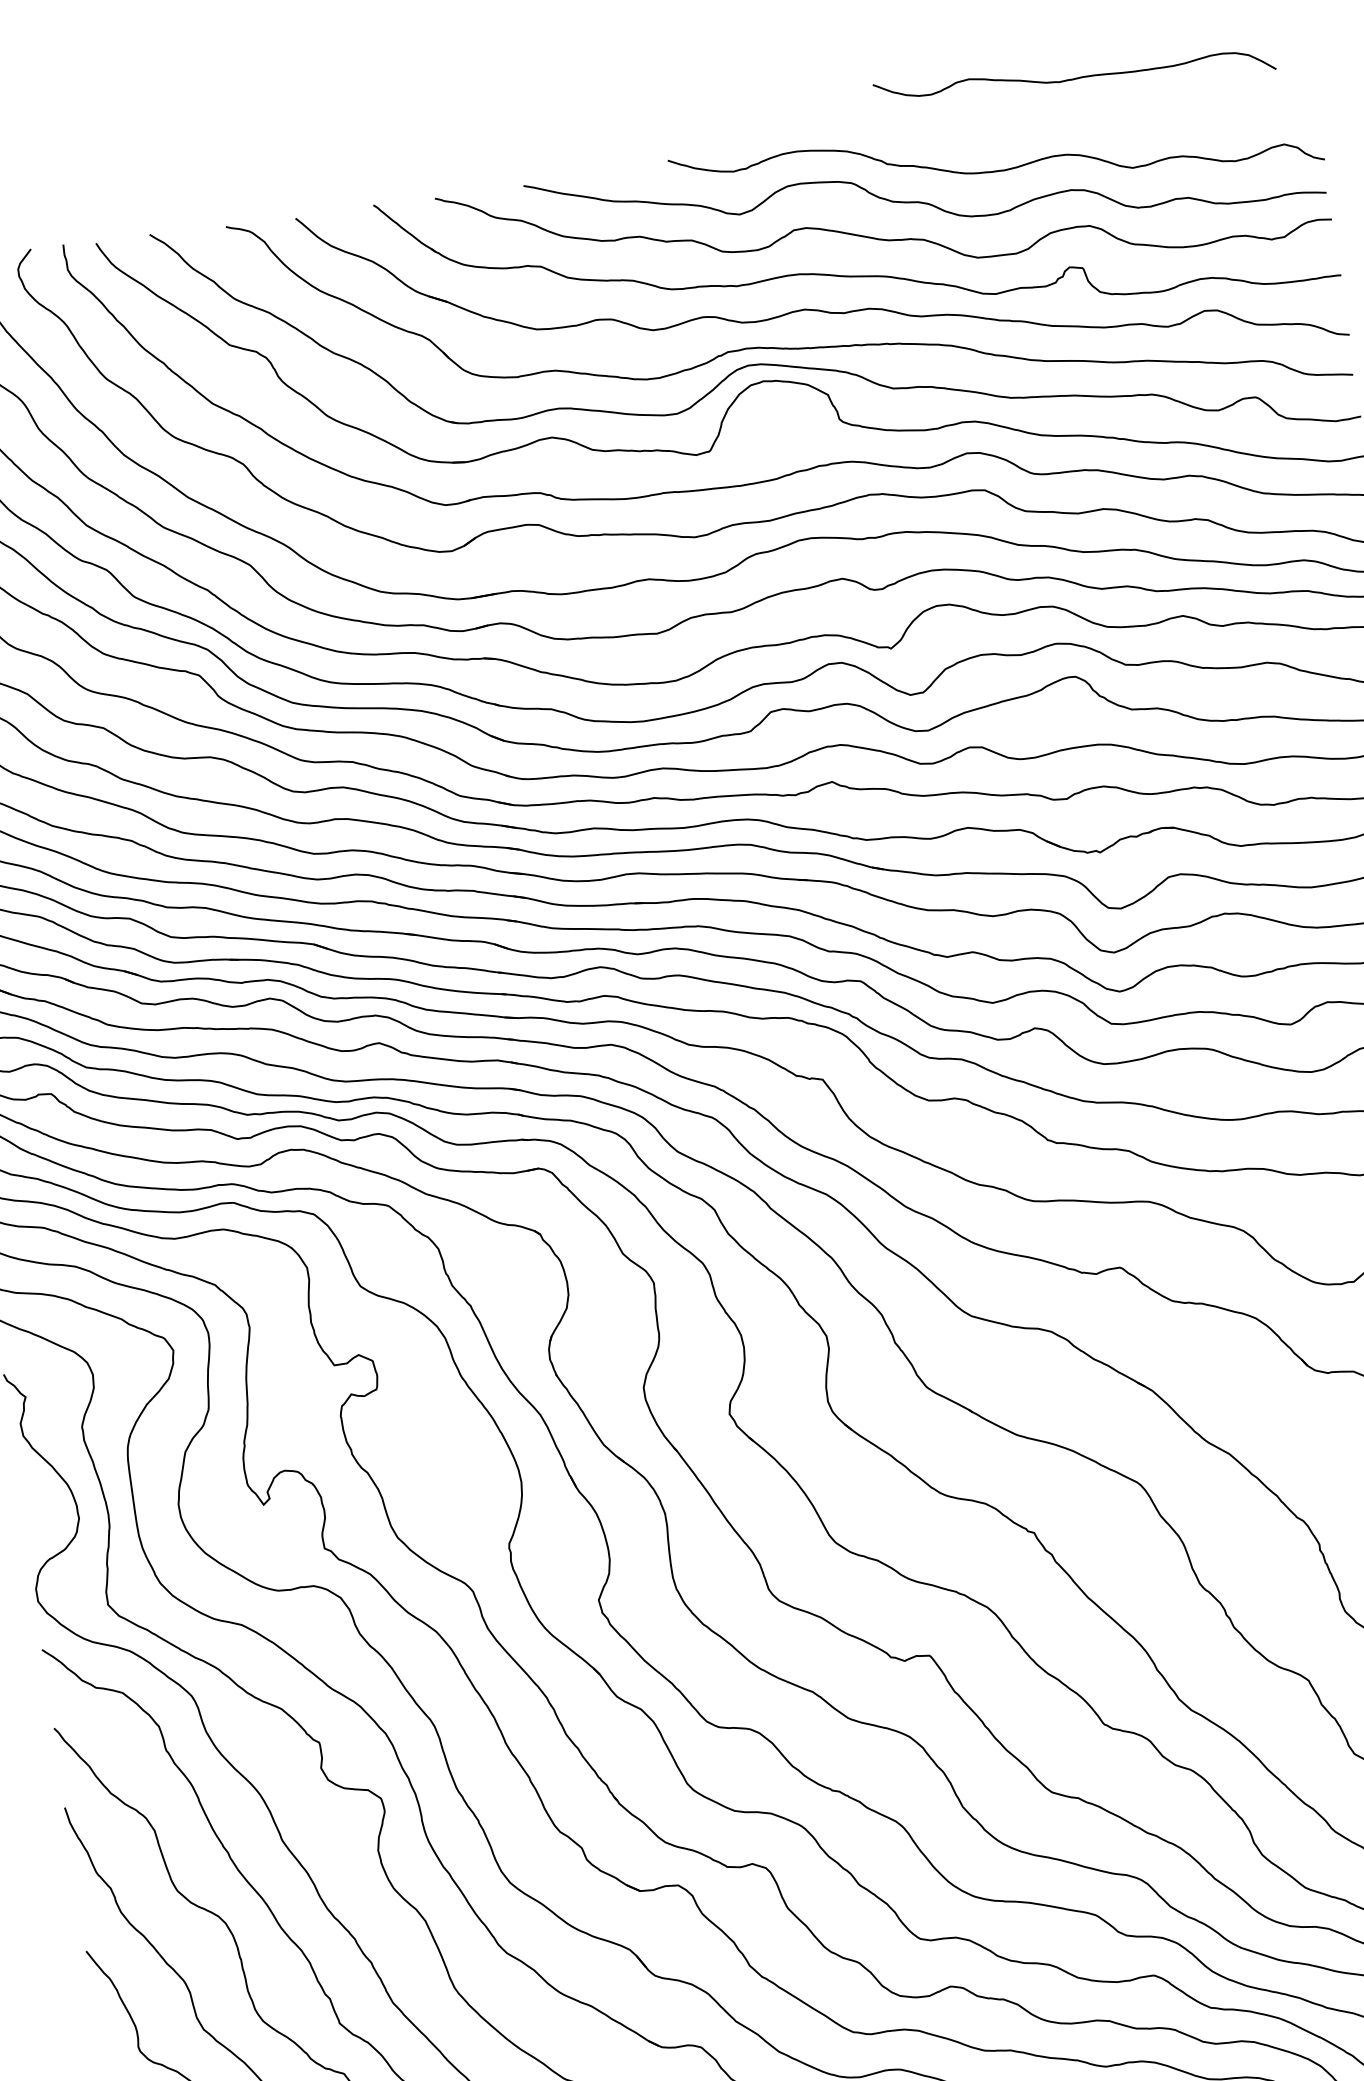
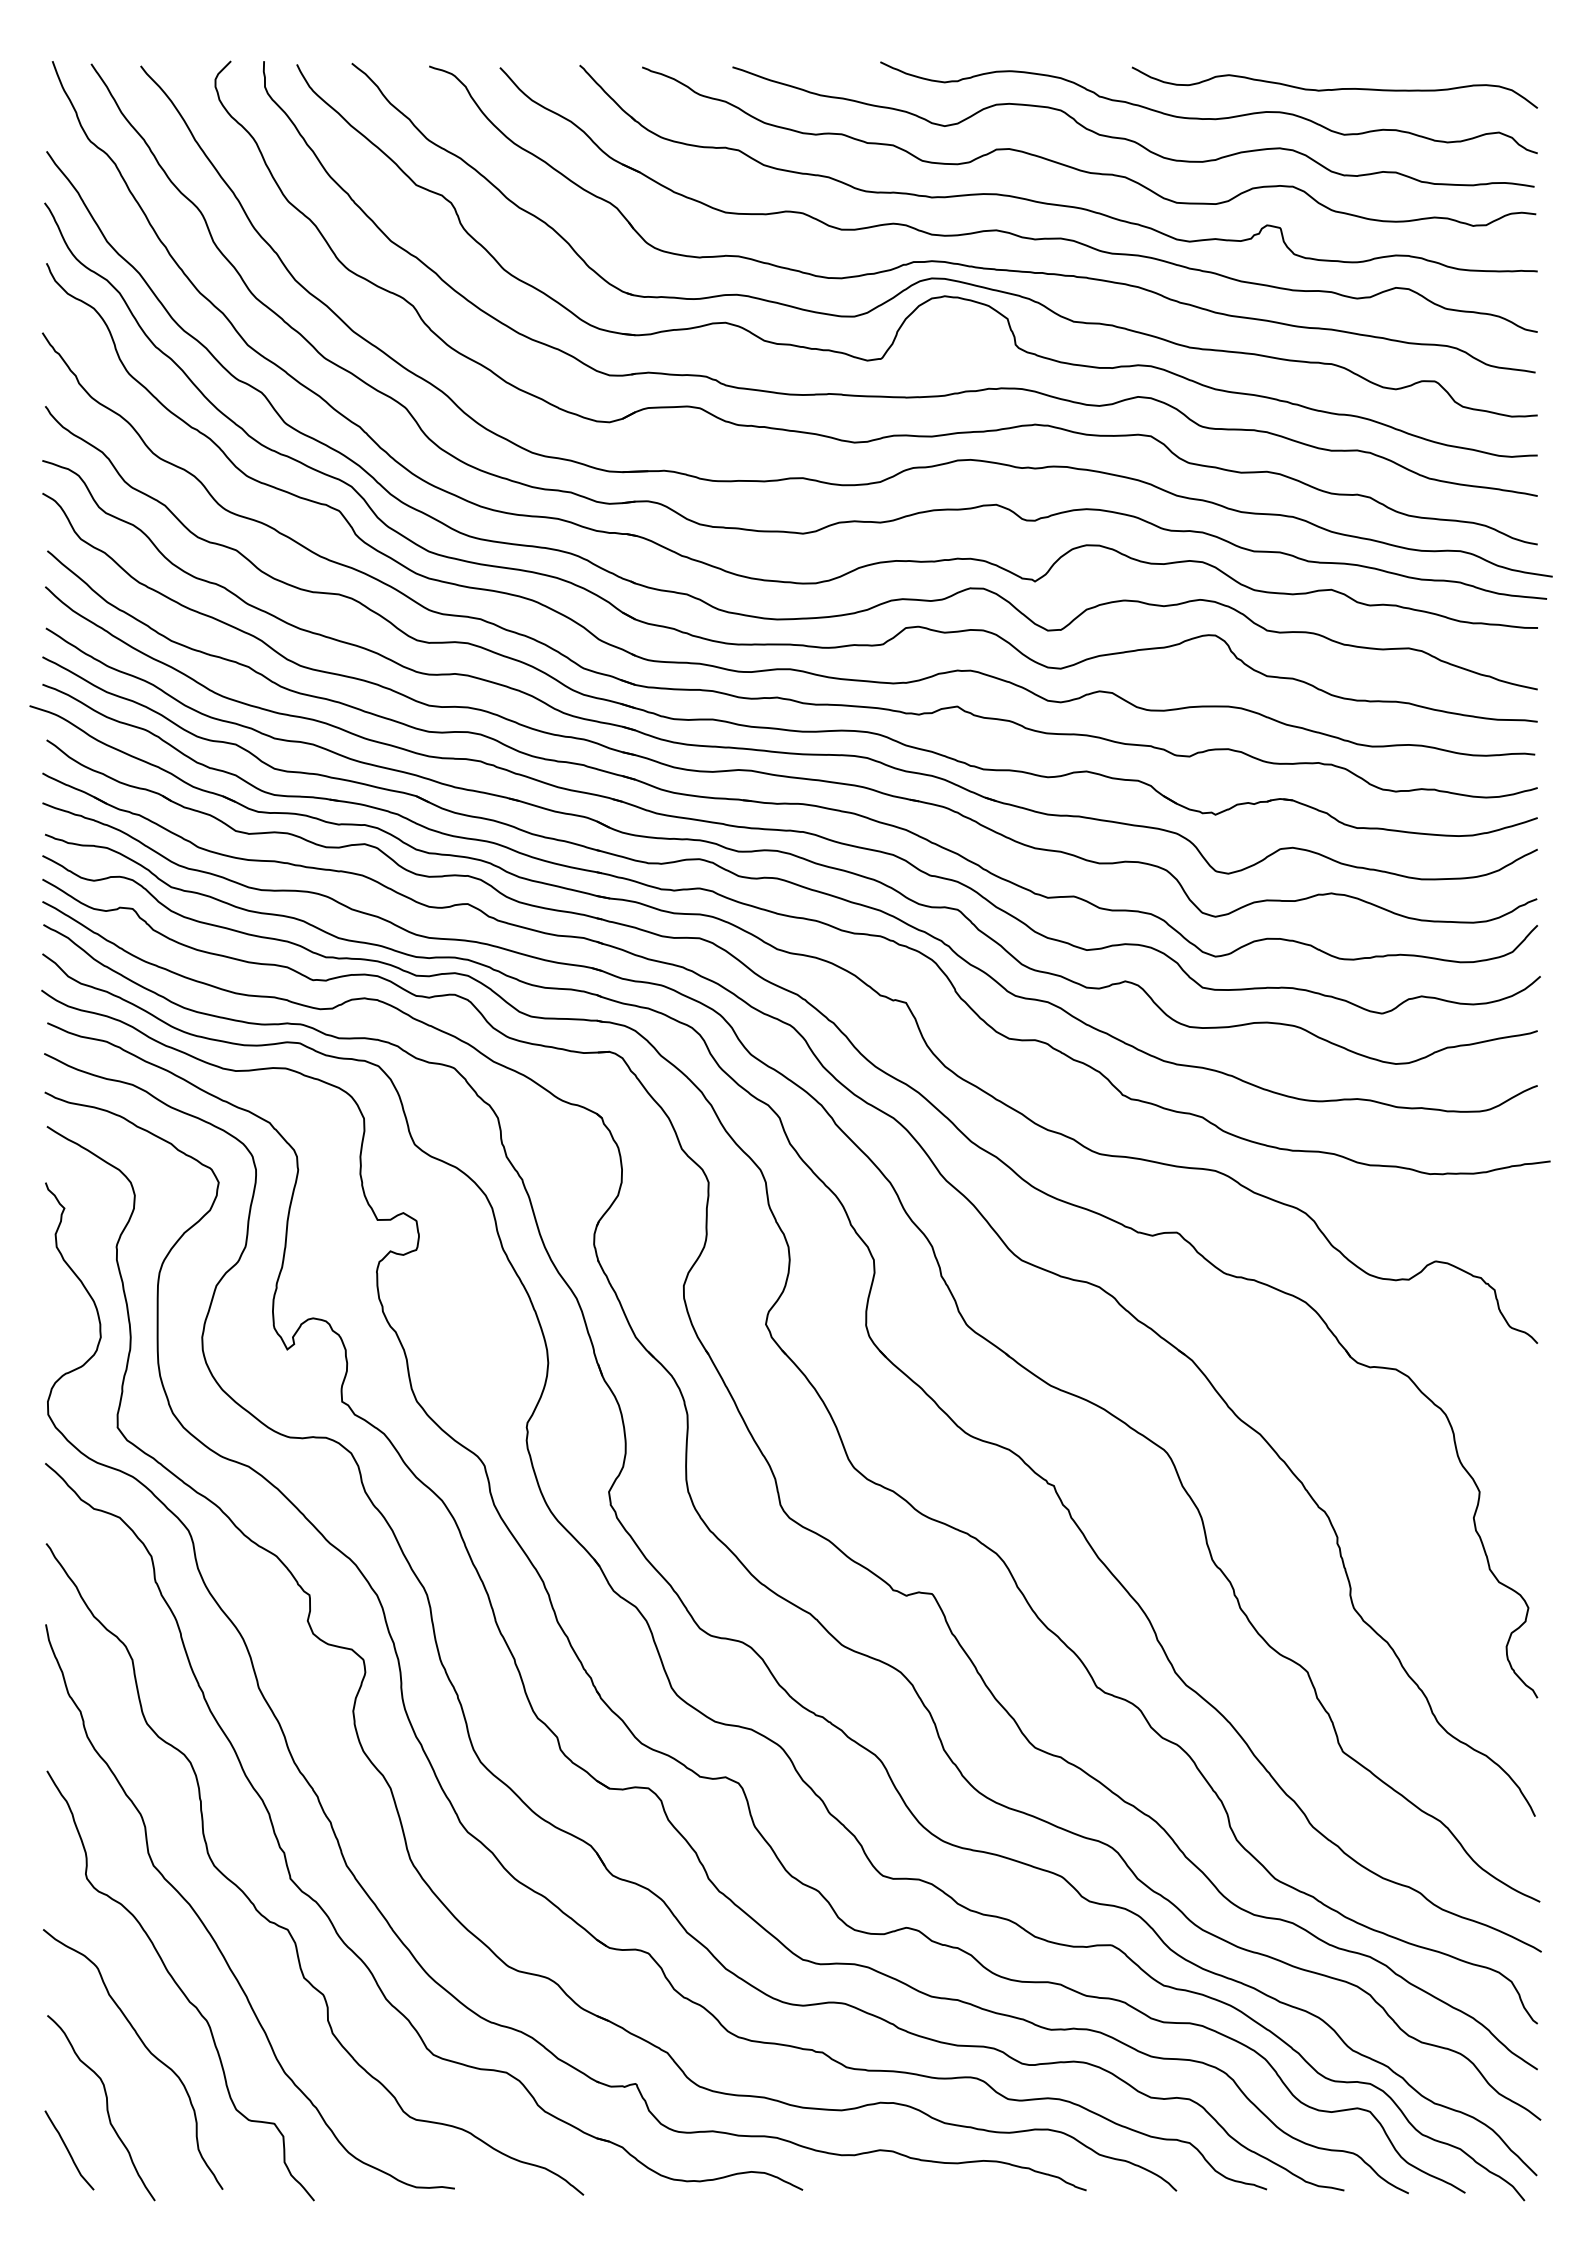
curve: (1074, 77) -> (1334, 88), moved

